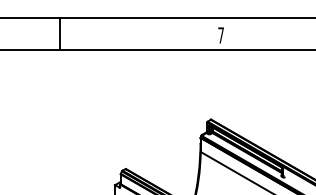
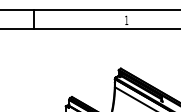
text: (220, 33) -> (126, 19), 7 -> 1

